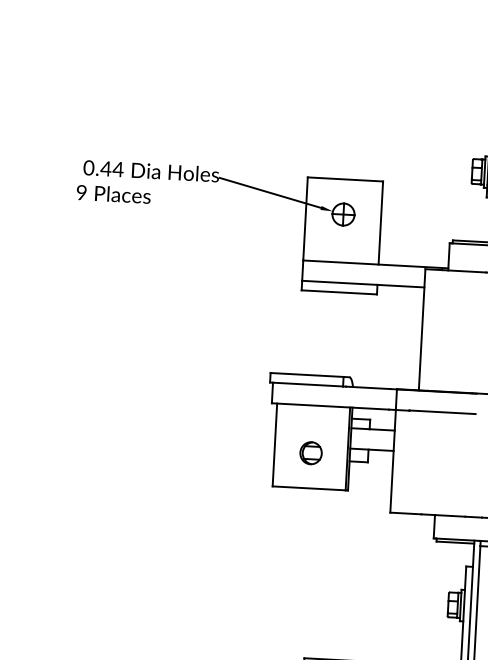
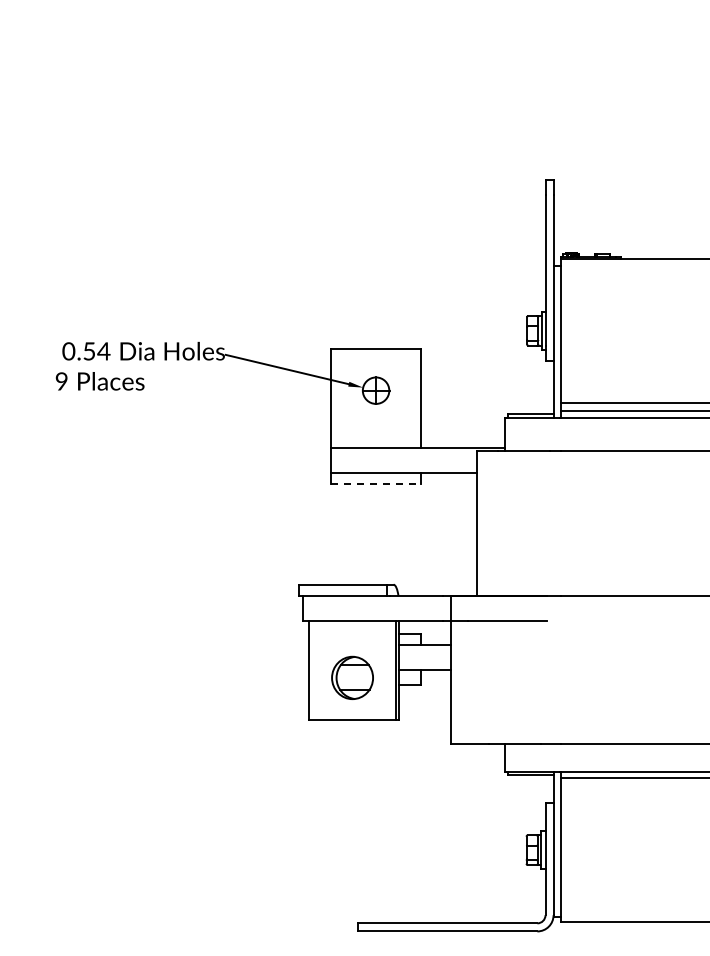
text: (105, 168) -> (88, 351), 0.44 -> 0.54
line: (339, 292) -> (376, 483), solid -> dashed
part: (310, 452) -> (352, 677), size x1.6

